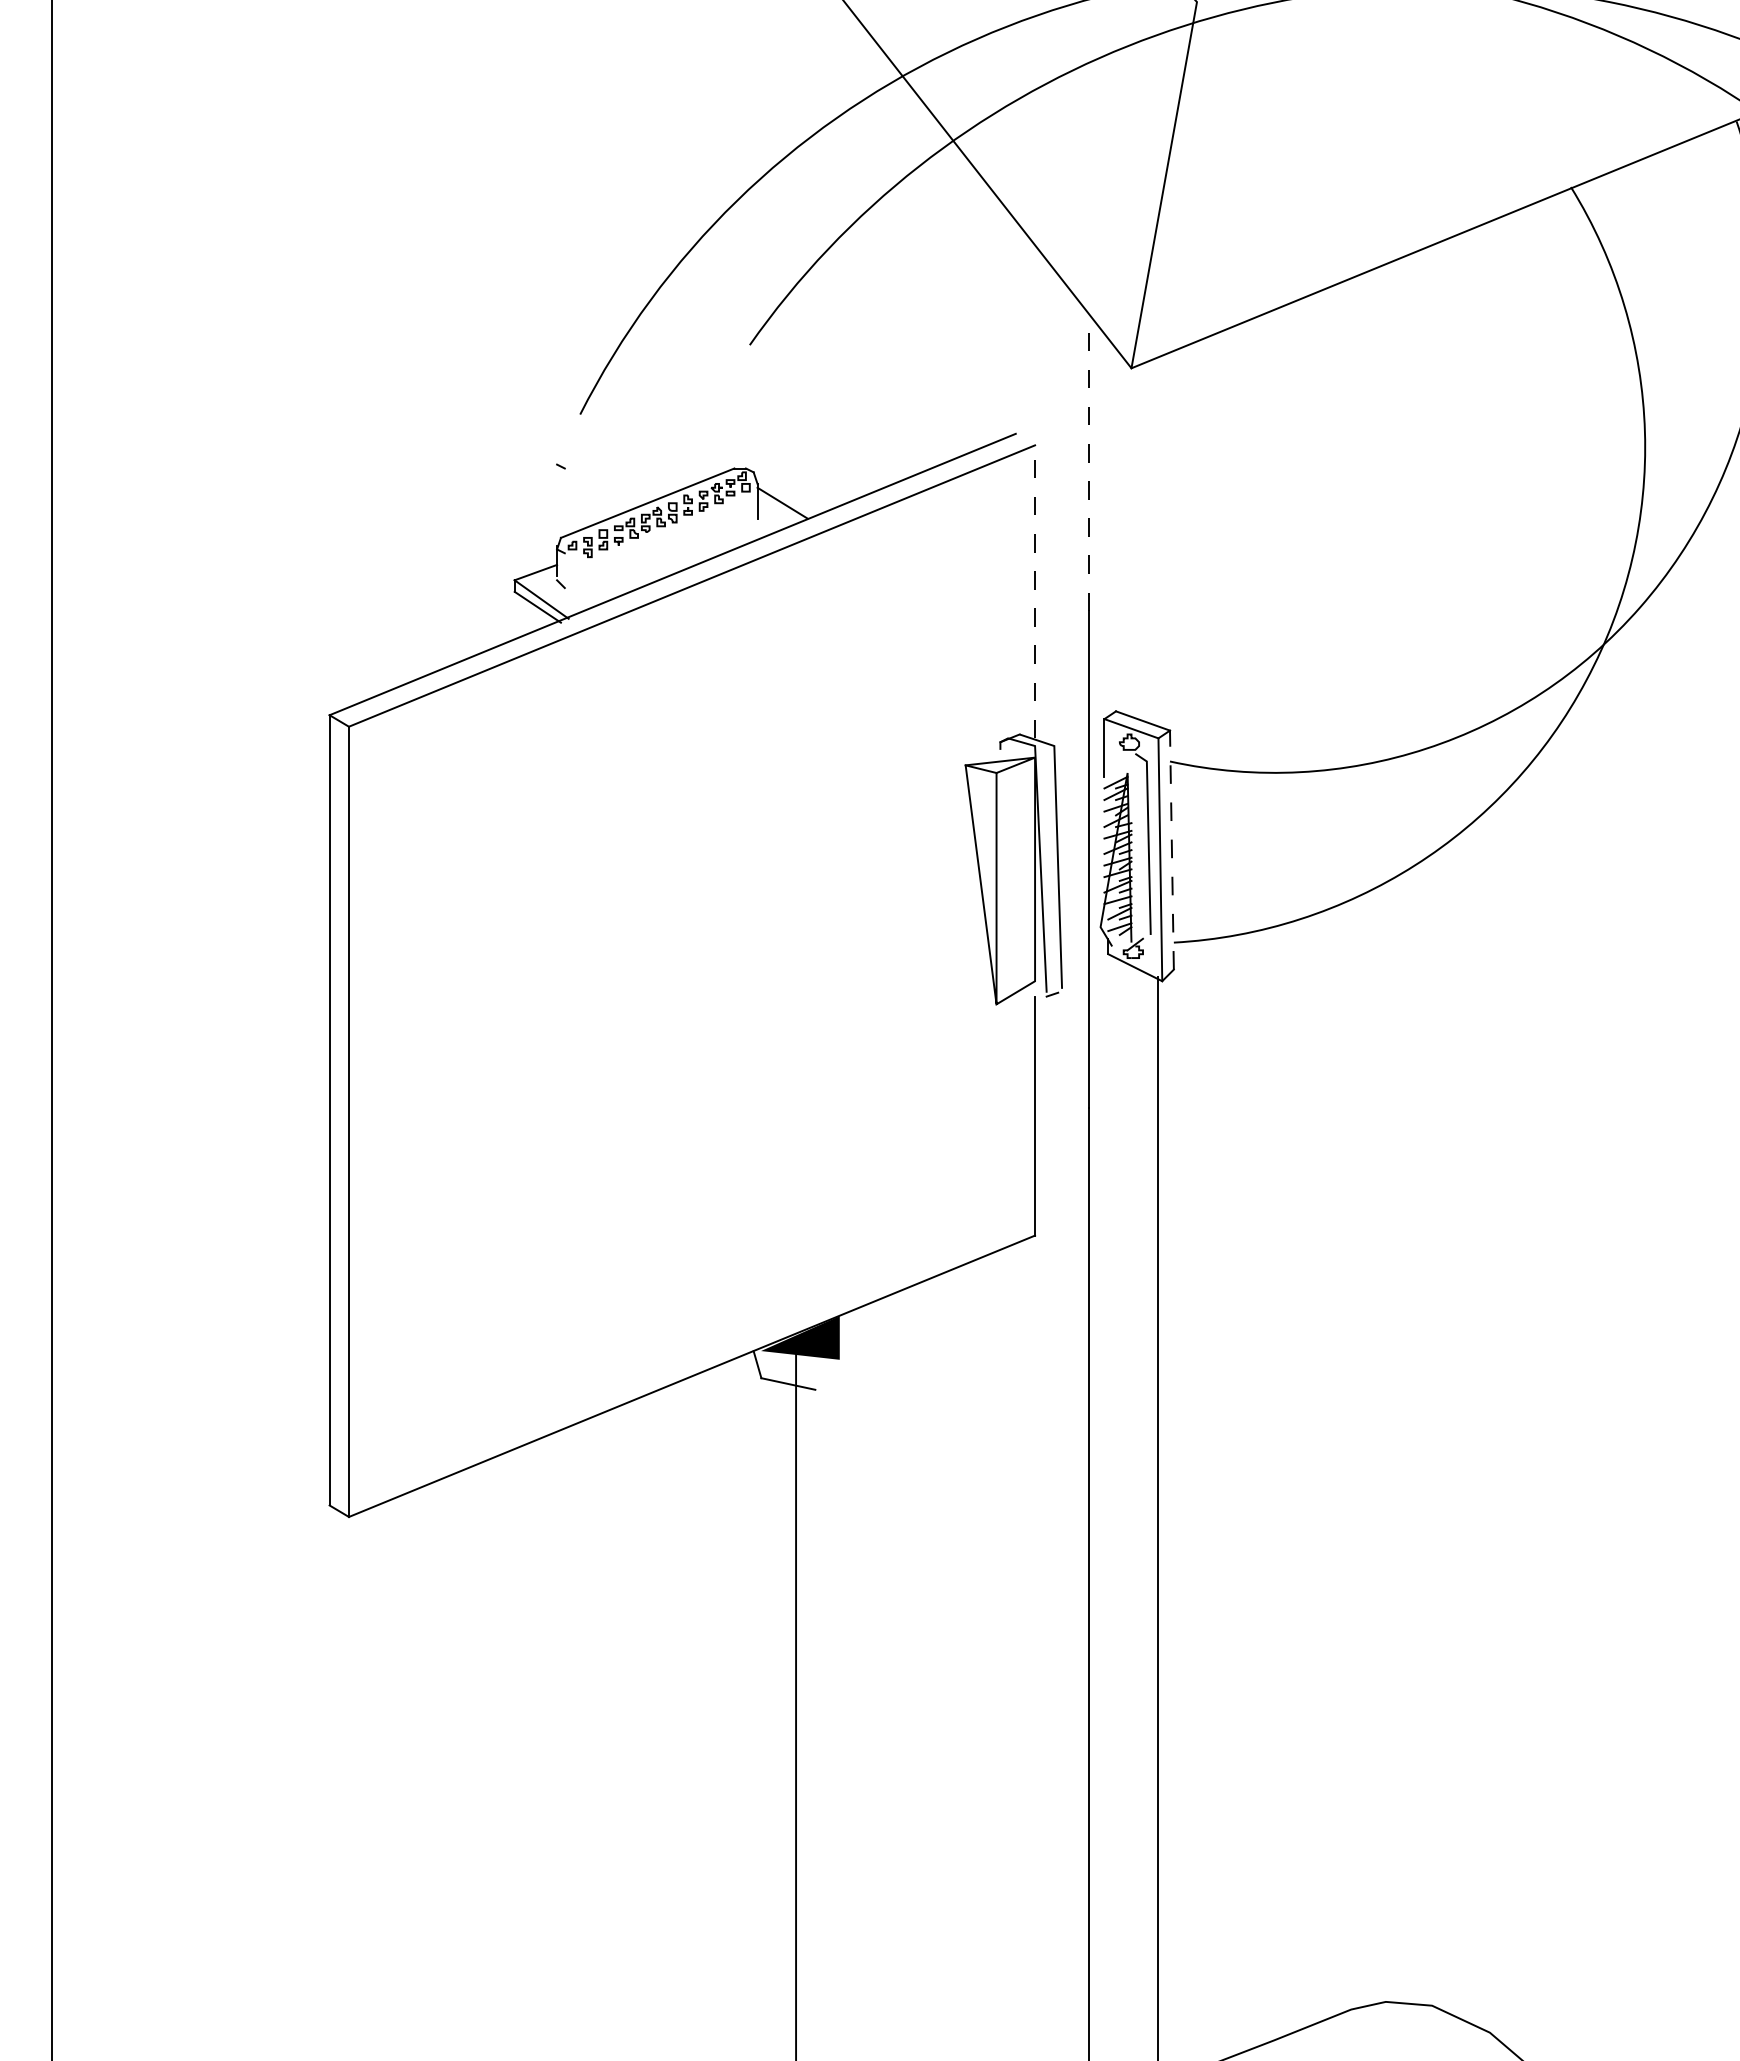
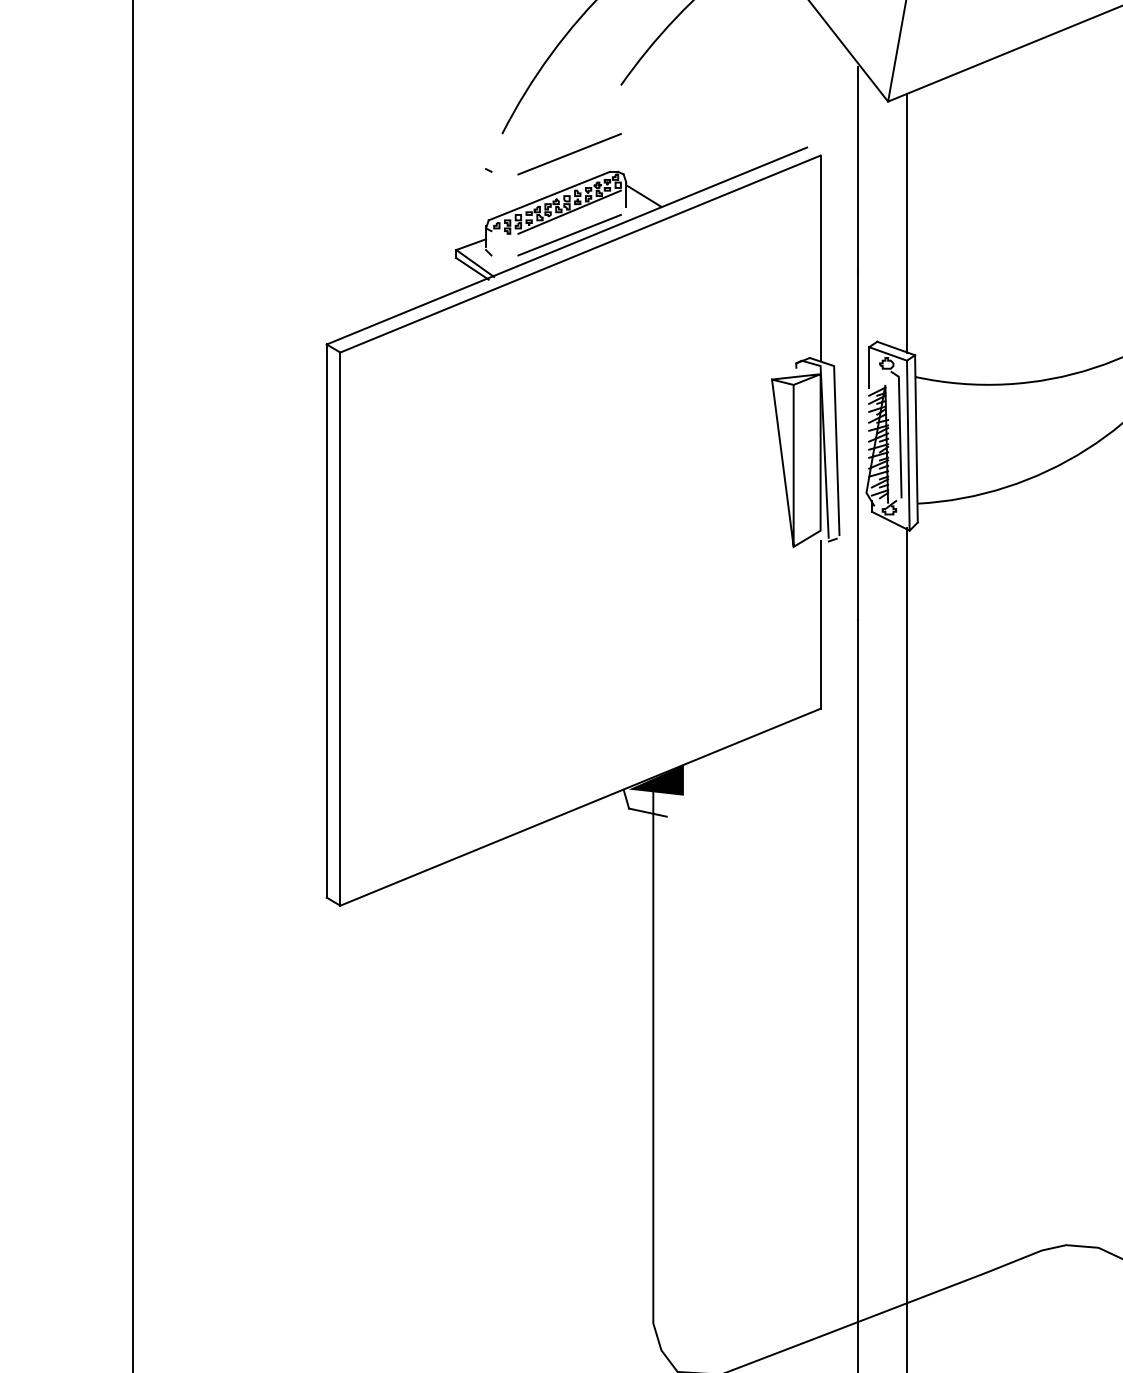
line: (676, 443) -> (569, 154), added
line: (1089, 464) -> (858, 168), dashed -> solid
line: (676, 526) -> (569, 212), added
line: (1158, 541) -> (907, 222), added
line: (676, 559) -> (569, 235), added
line: (1035, 591) -> (820, 257), dashed -> solid
line: (1171, 850) -> (916, 439), dashed -> solid

